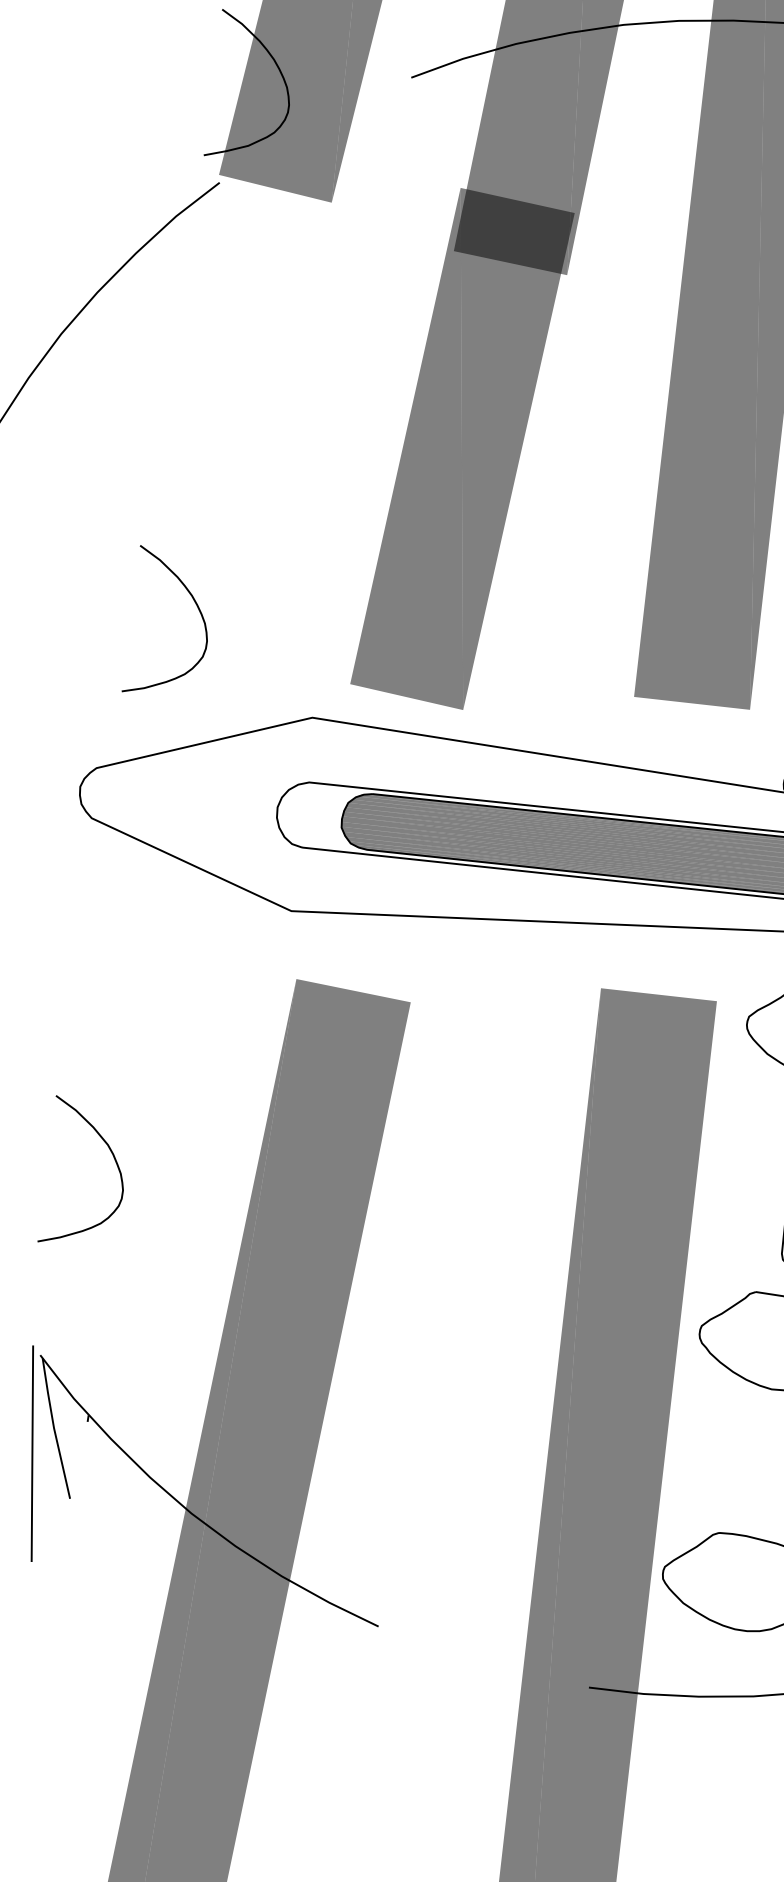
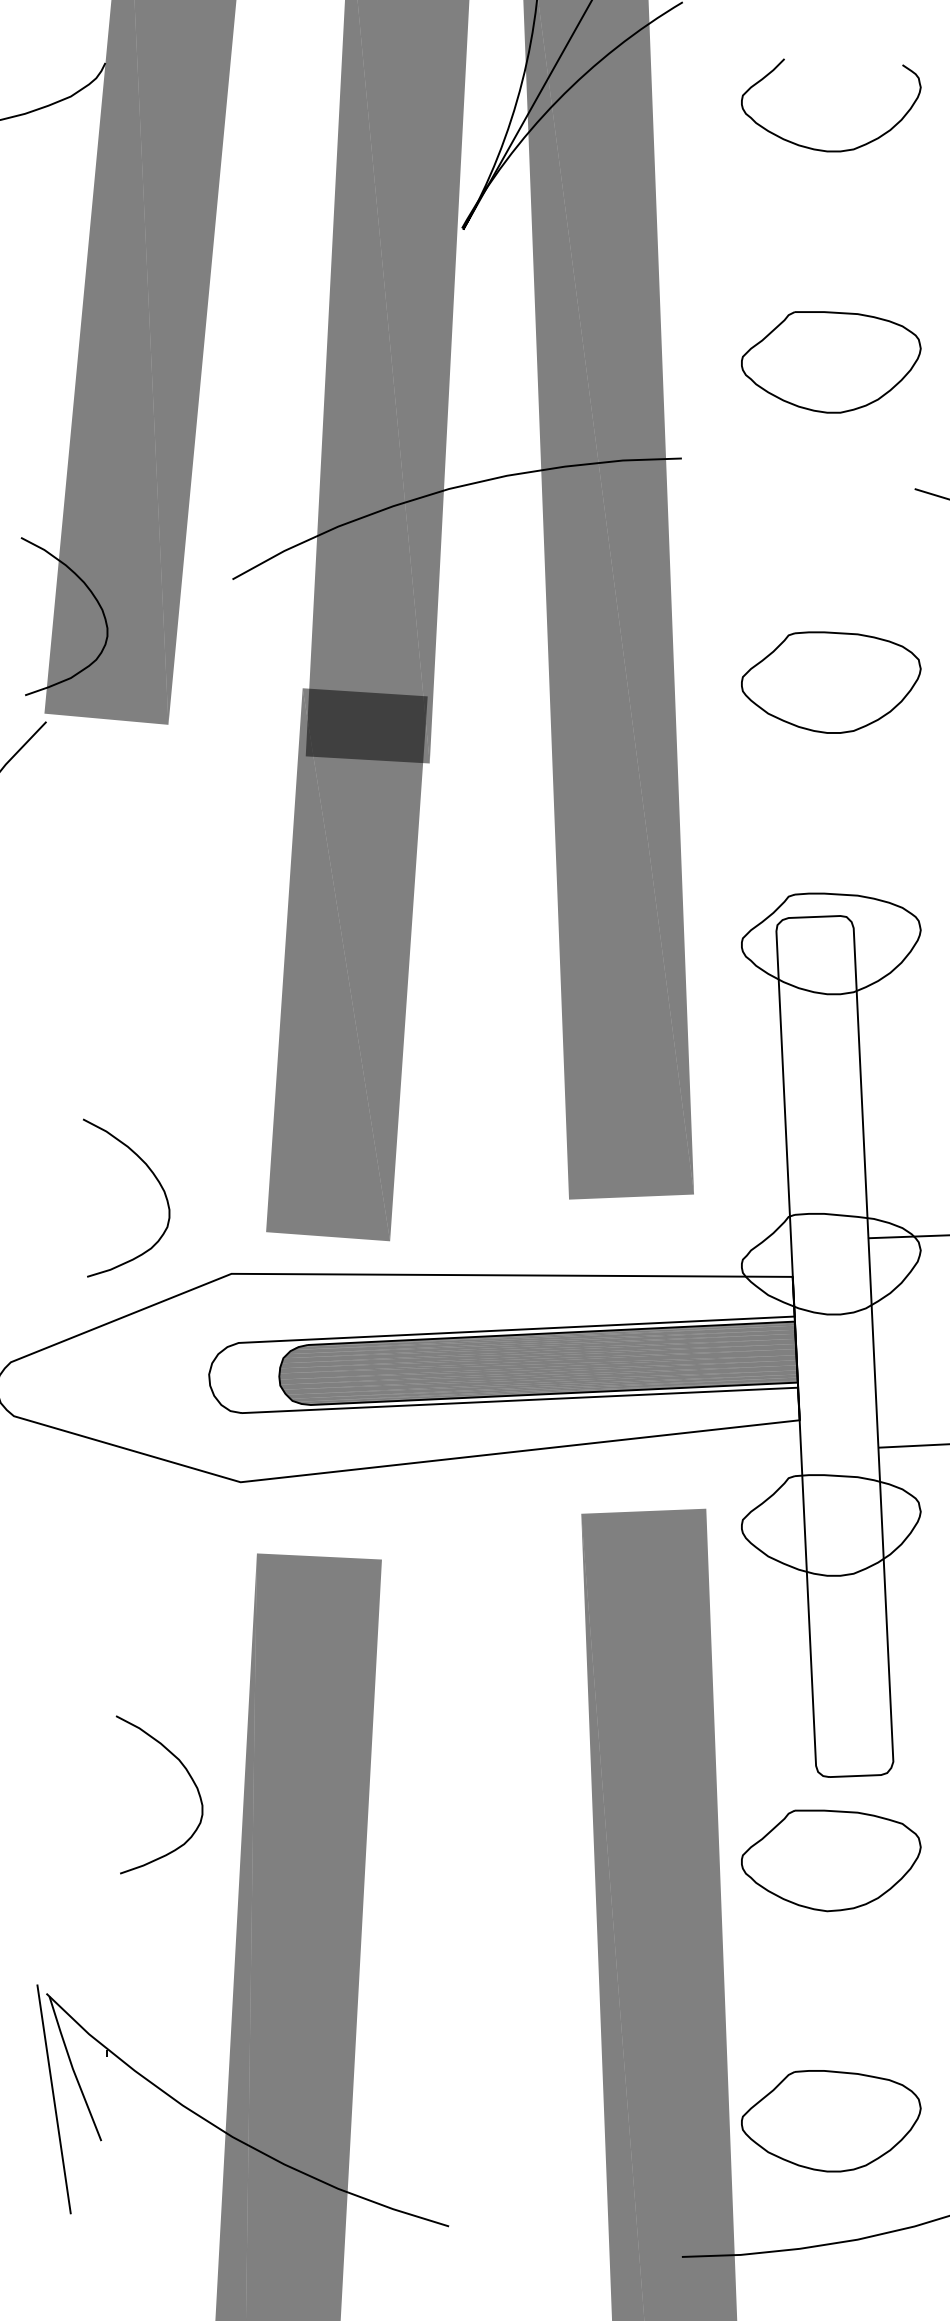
curve: (197, 609) -> (154, 1177), moved
curve: (115, 1163) -> (190, 1778), moved

